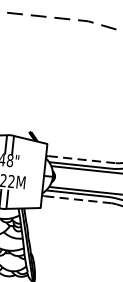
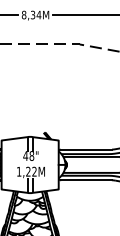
line: (82, 159) -> (86, 149), dashed -> solid
line: (79, 200) -> (87, 180), dashed -> solid

